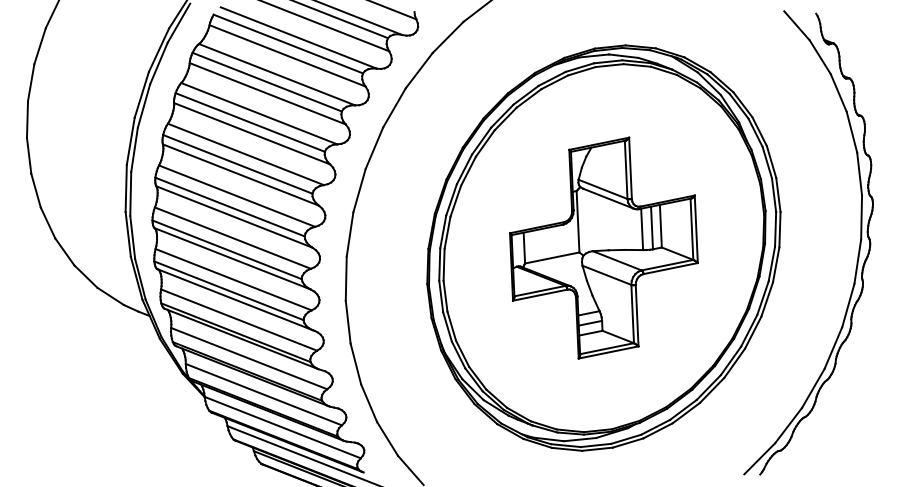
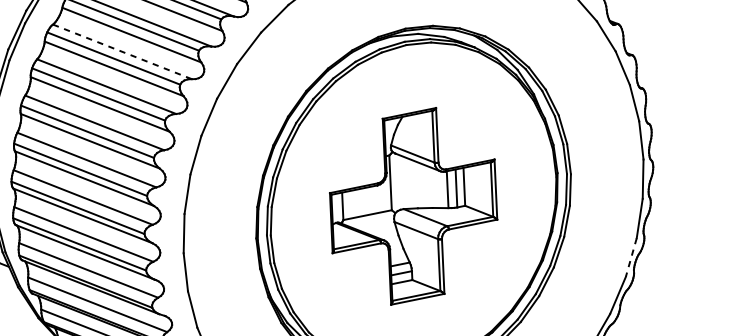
line: (277, 74) -> (122, 51), solid -> dashed
line: (848, 305) -> (631, 257), solid -> dashed

